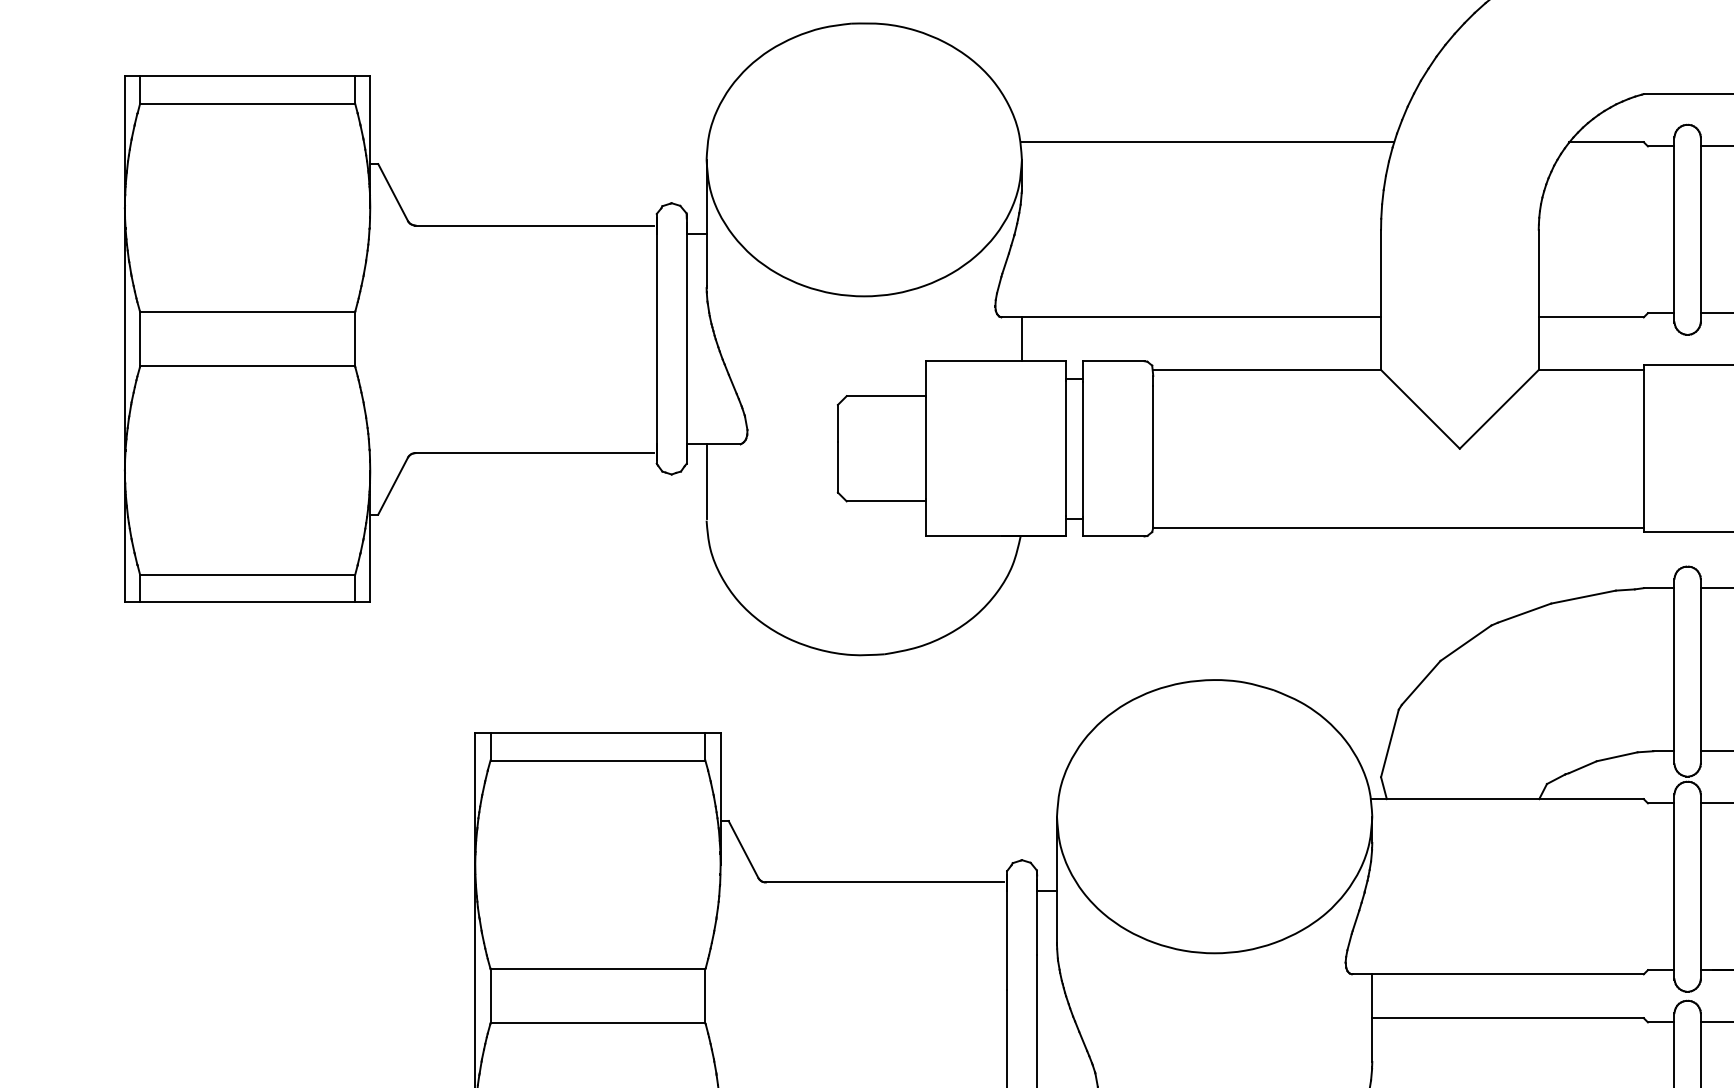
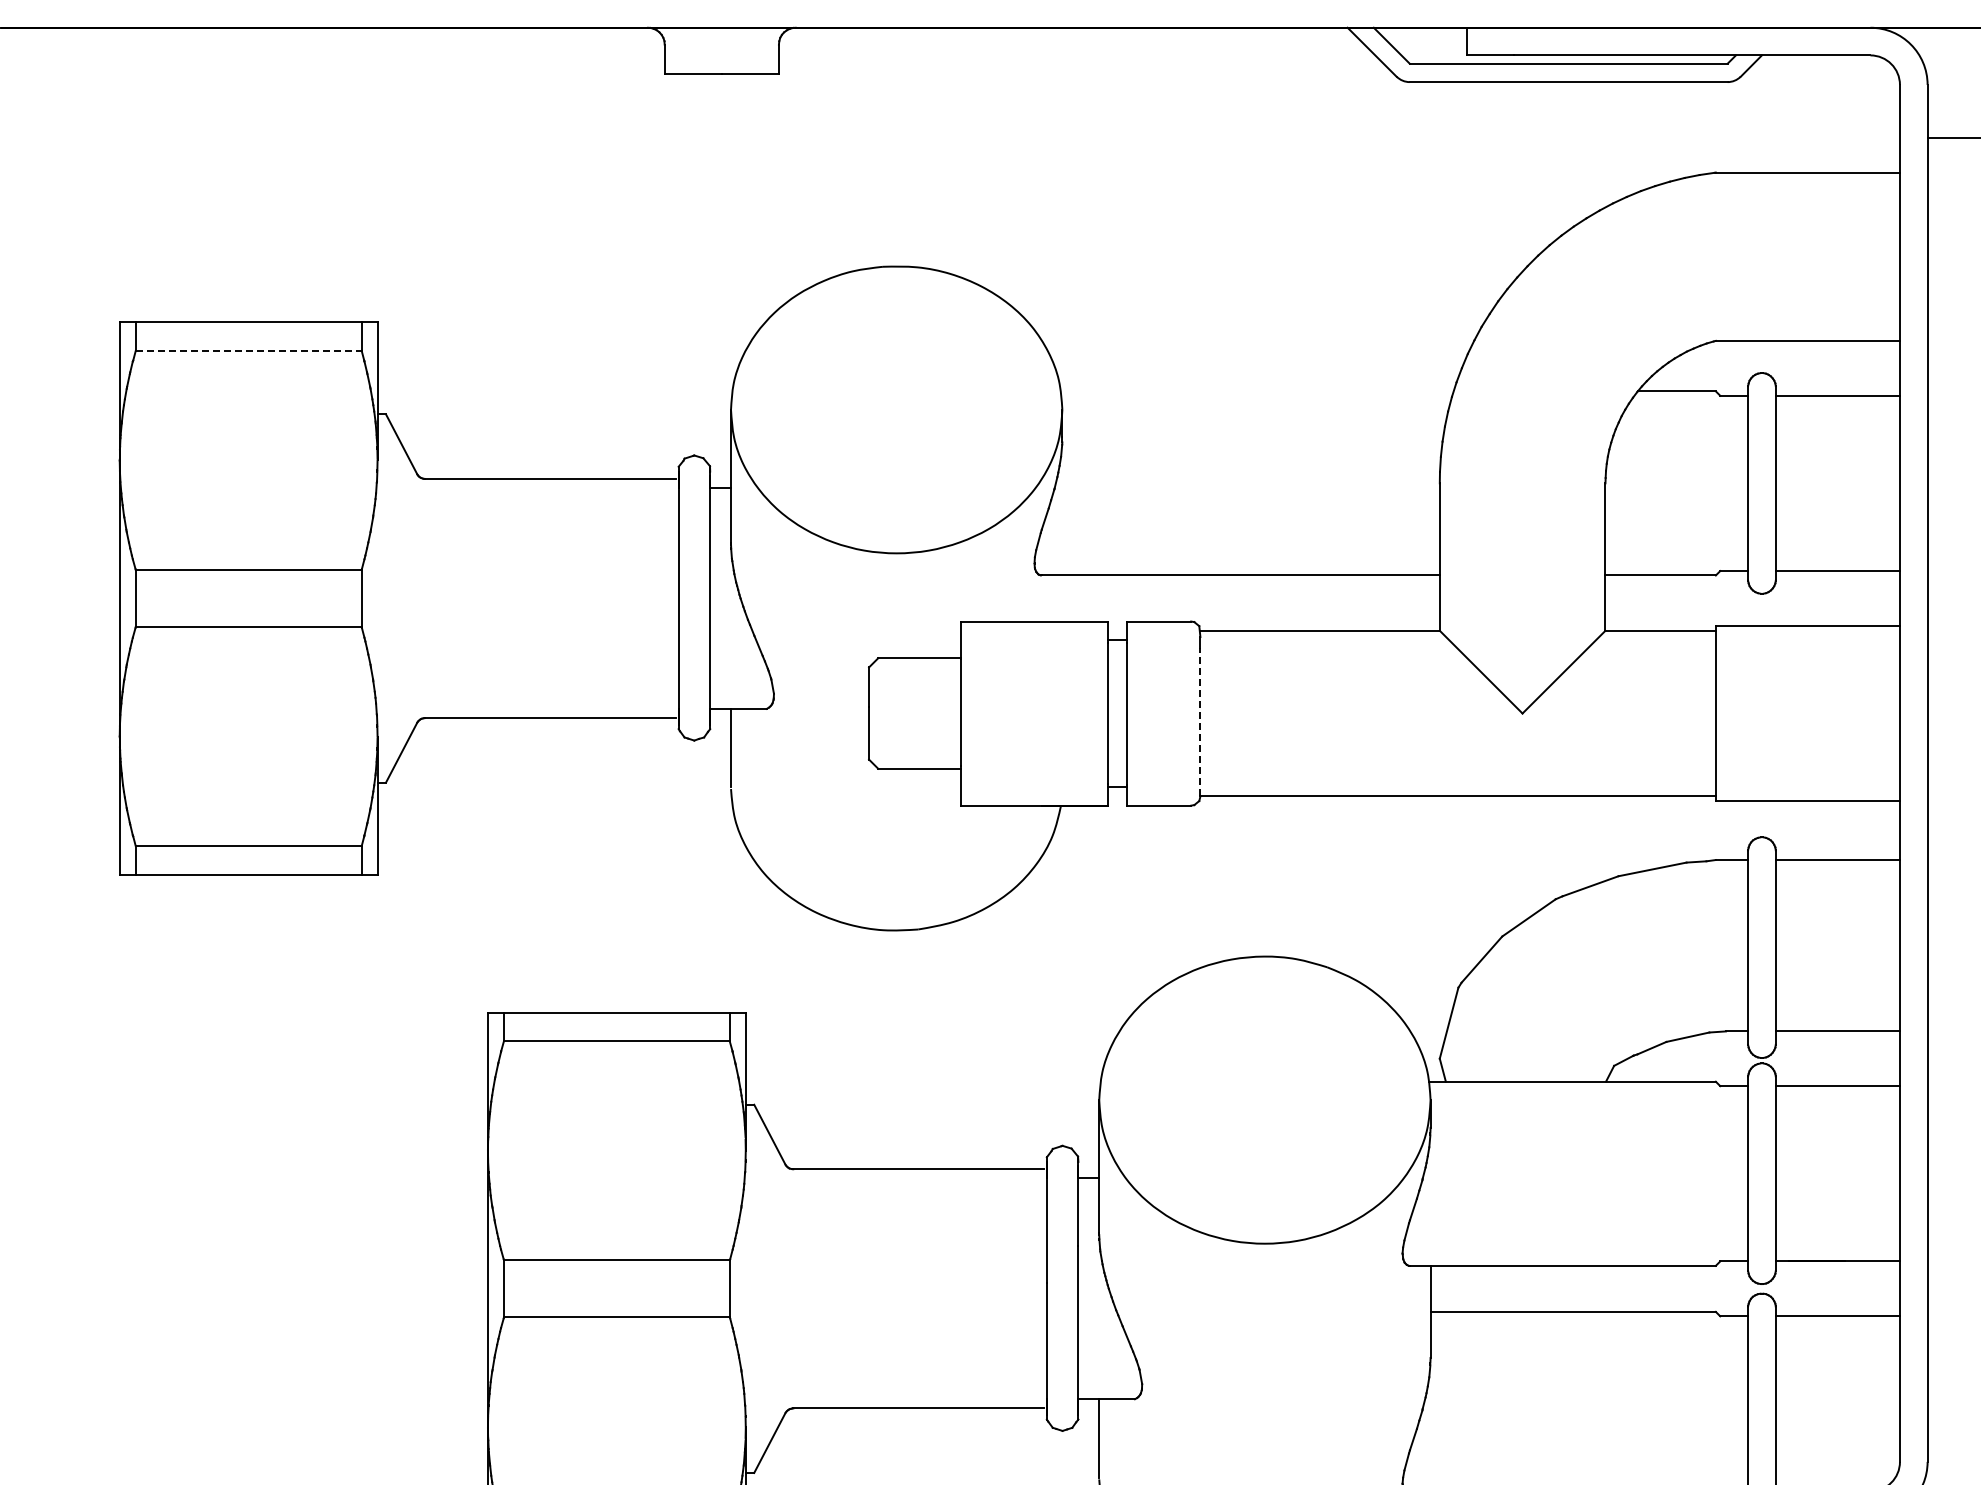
line: (247, 103) -> (248, 350), solid -> dashed
line: (1206, 142) -> (1256, 391), removed
line: (1022, 339) -> (1062, 598), removed
line: (1153, 456) -> (1200, 721), solid -> dashed

